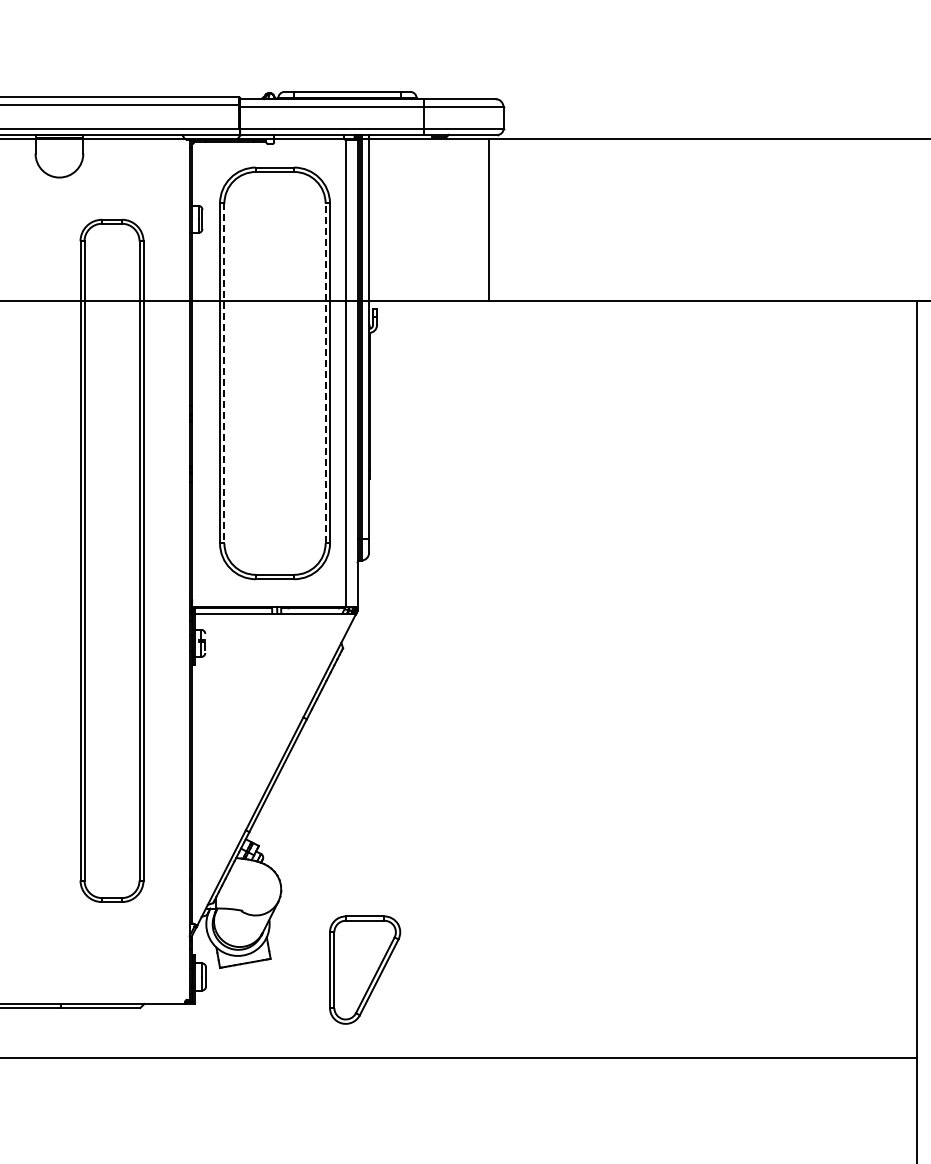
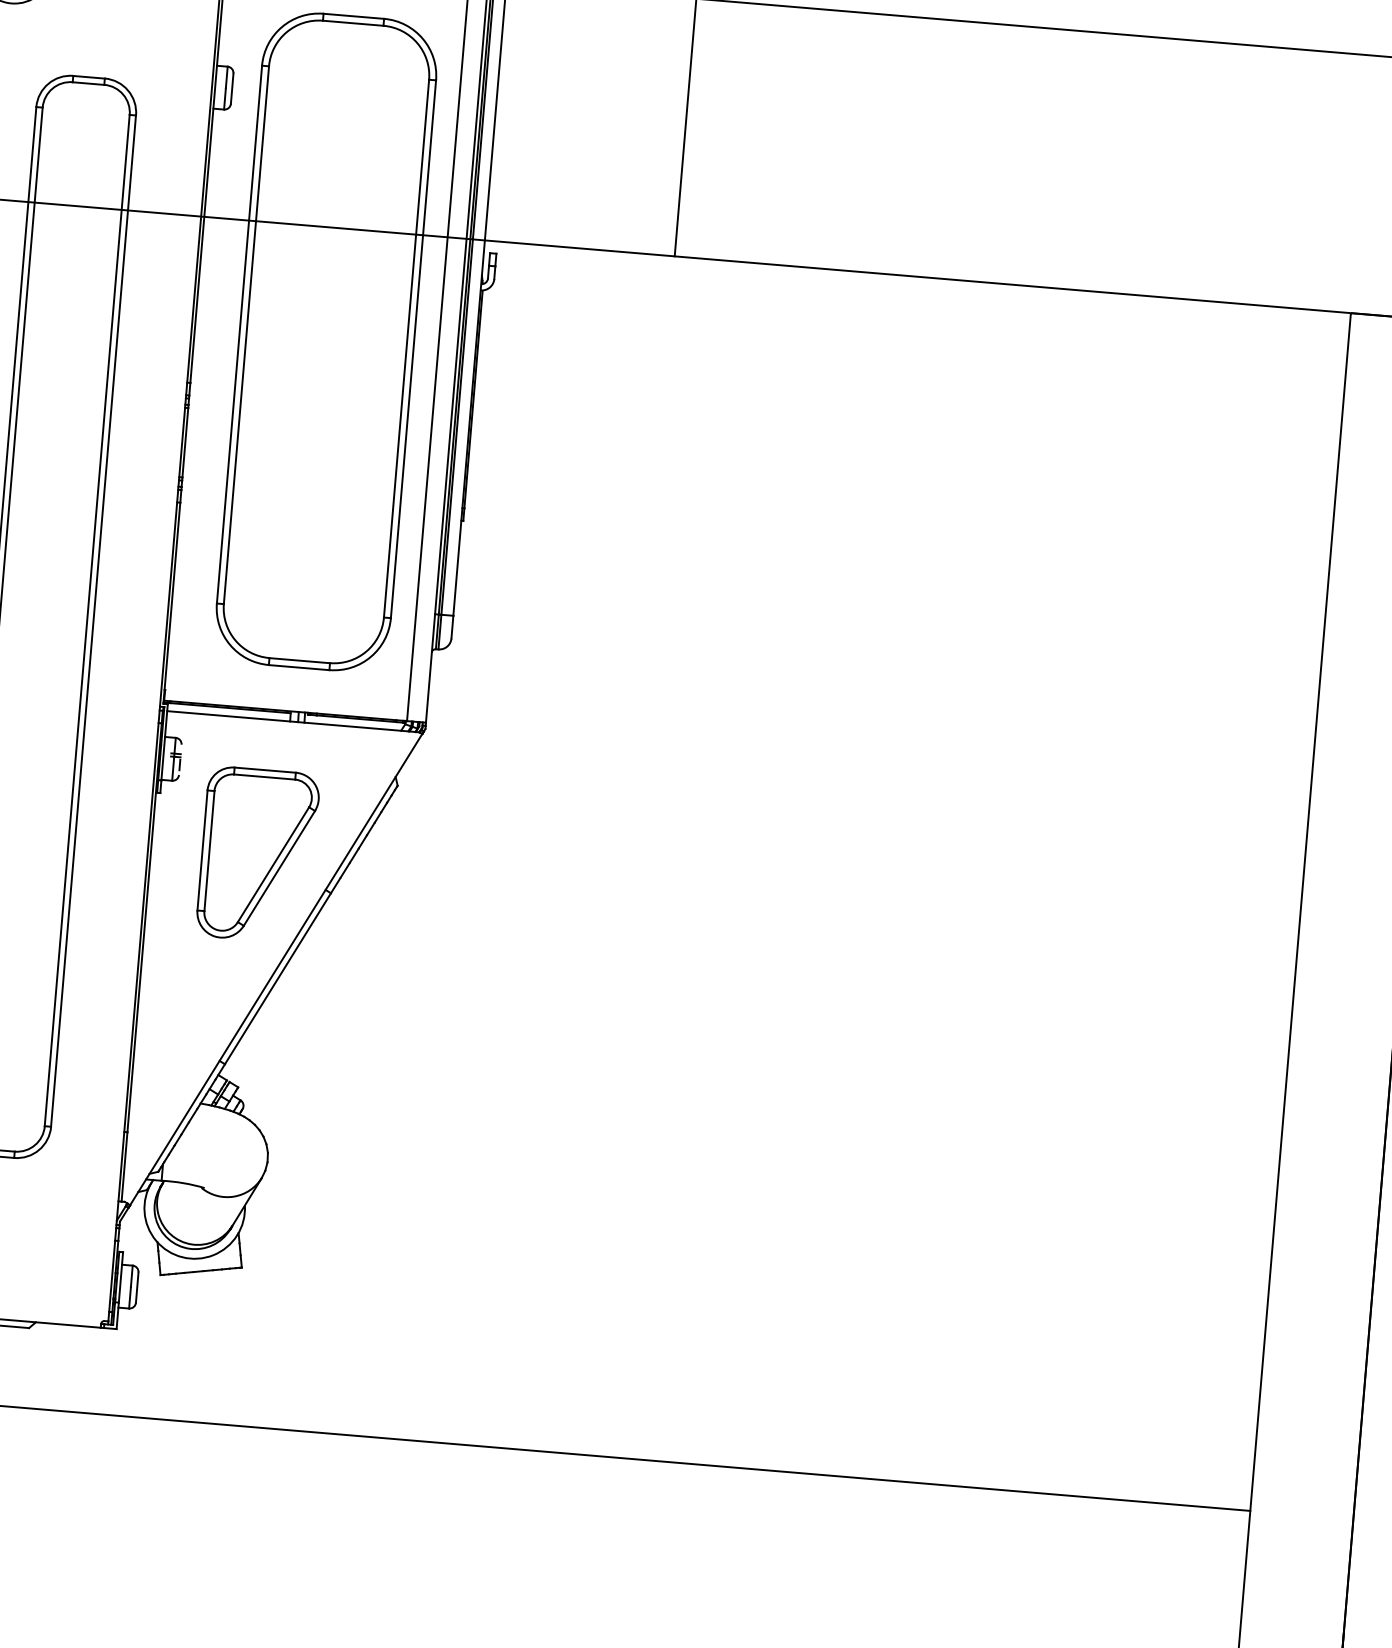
line: (224, 373) -> (246, 335), dashed -> solid
line: (325, 373) -> (406, 348), dashed -> solid
part: (365, 969) -> (258, 854), moved

